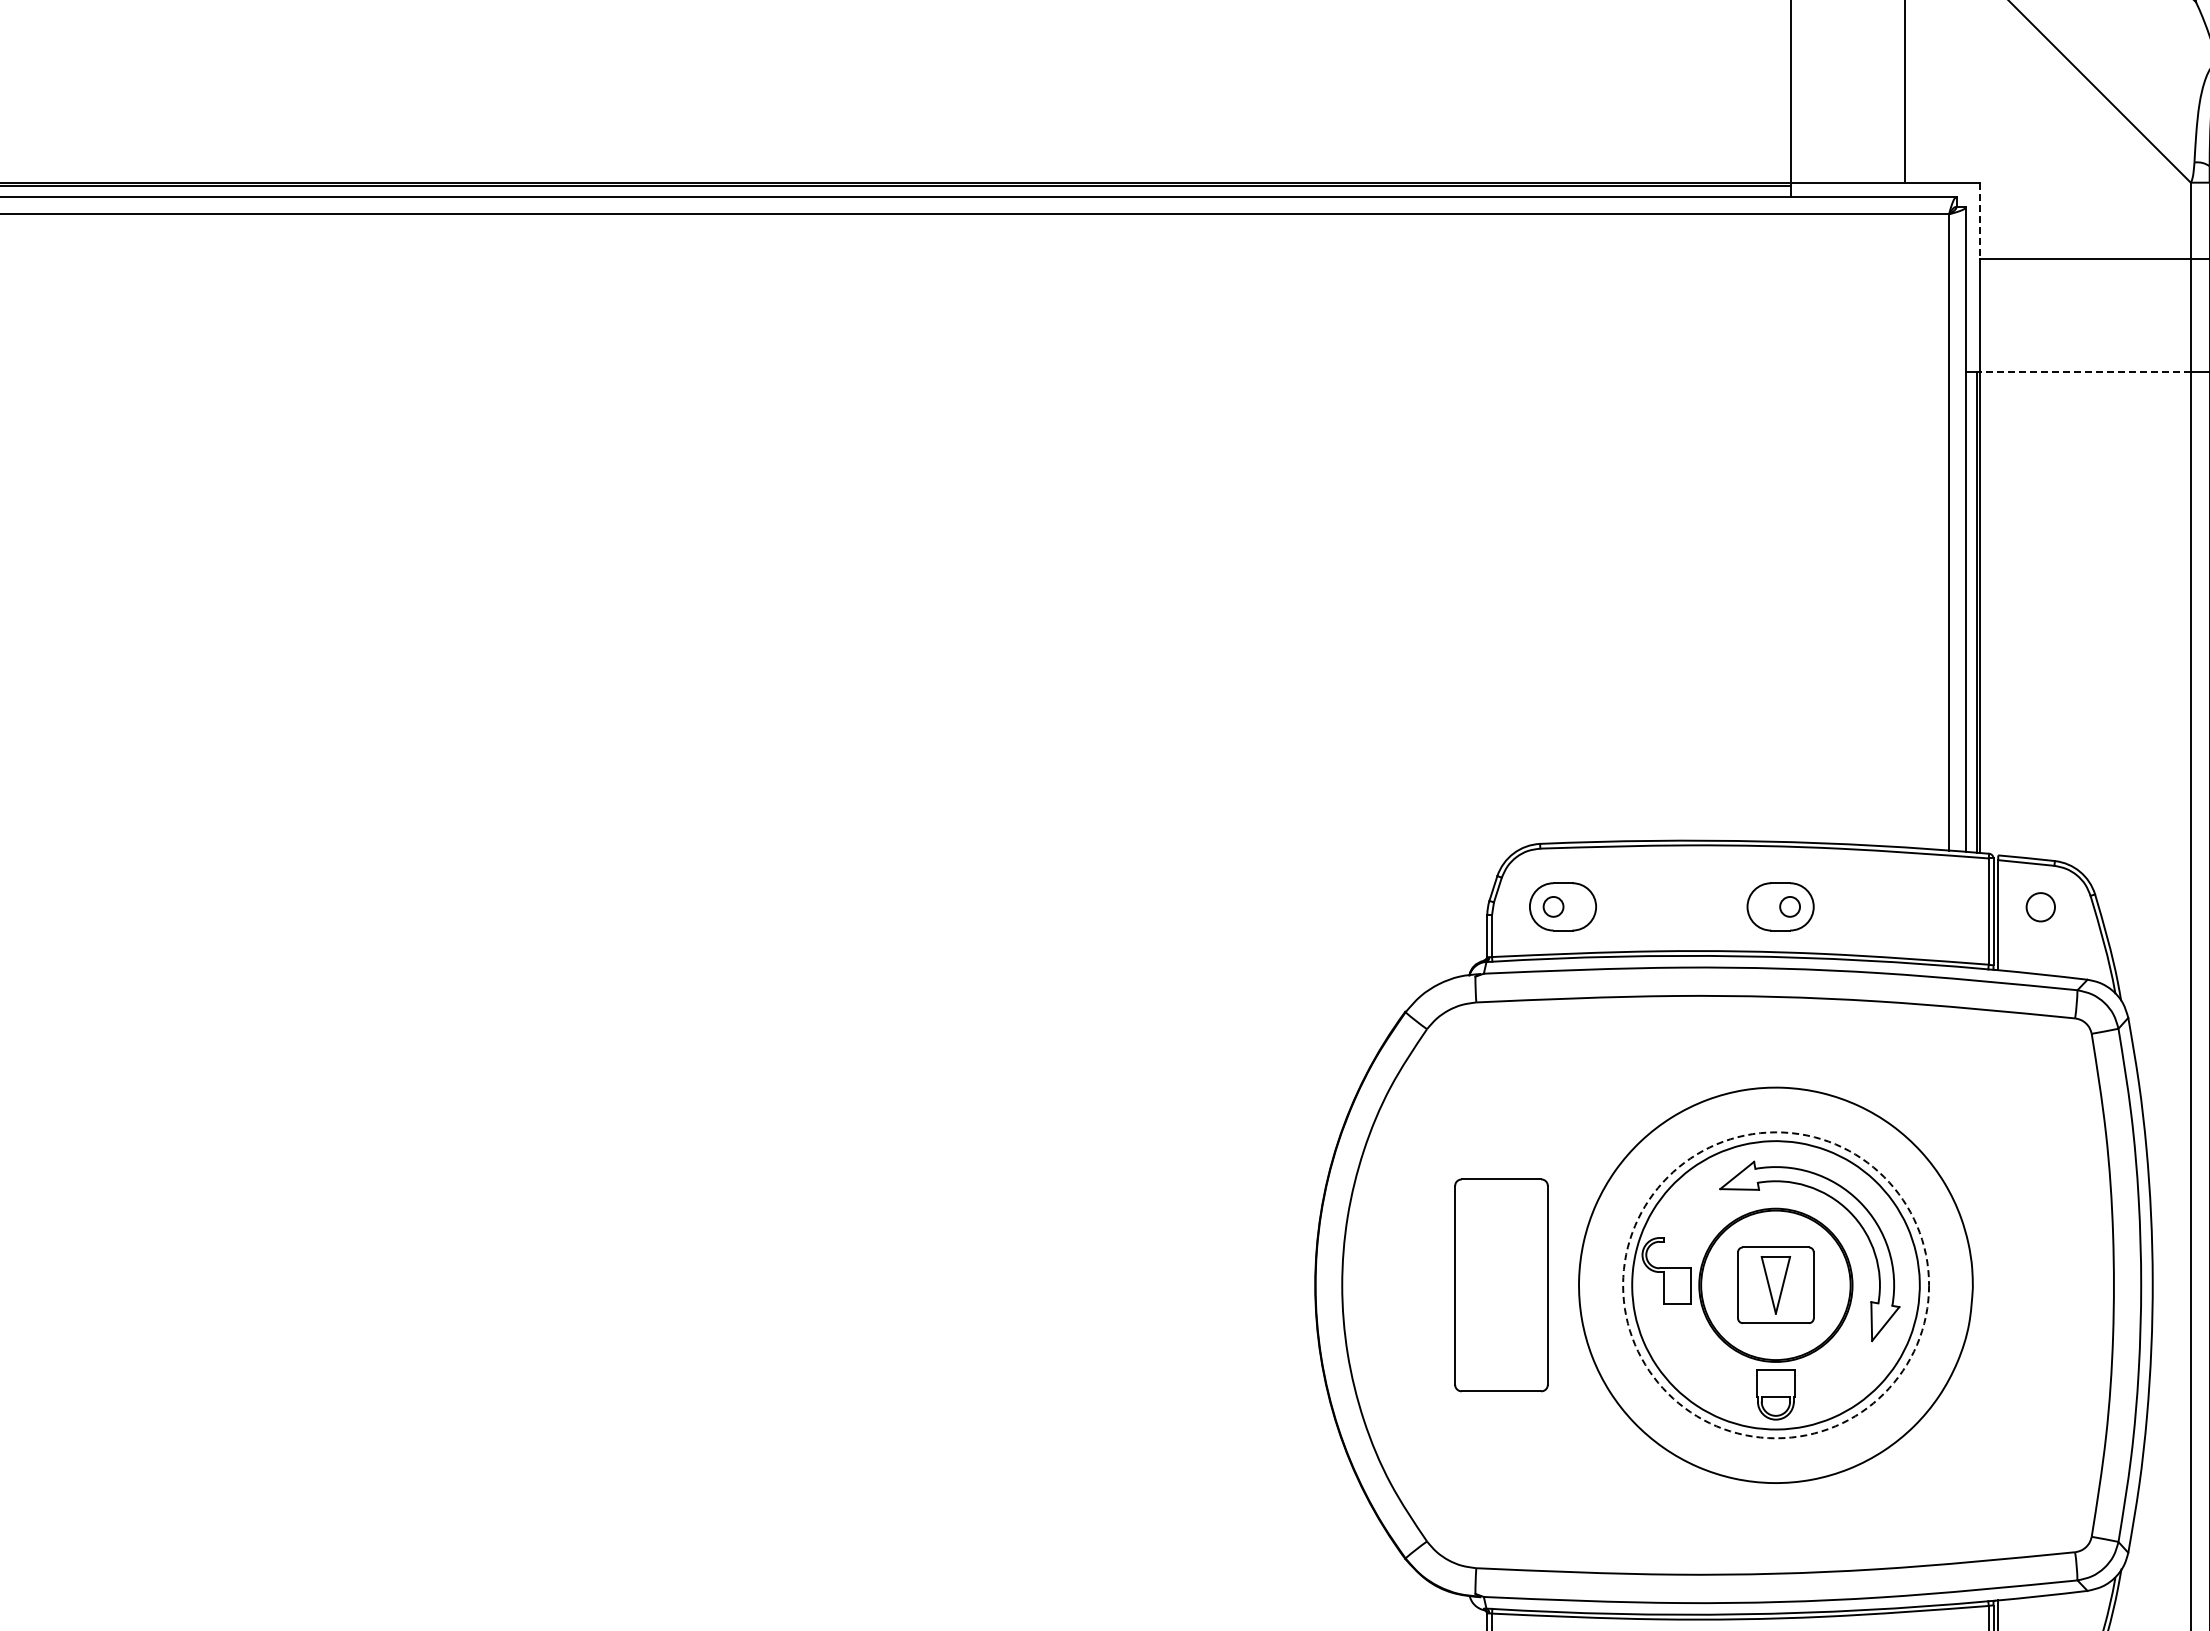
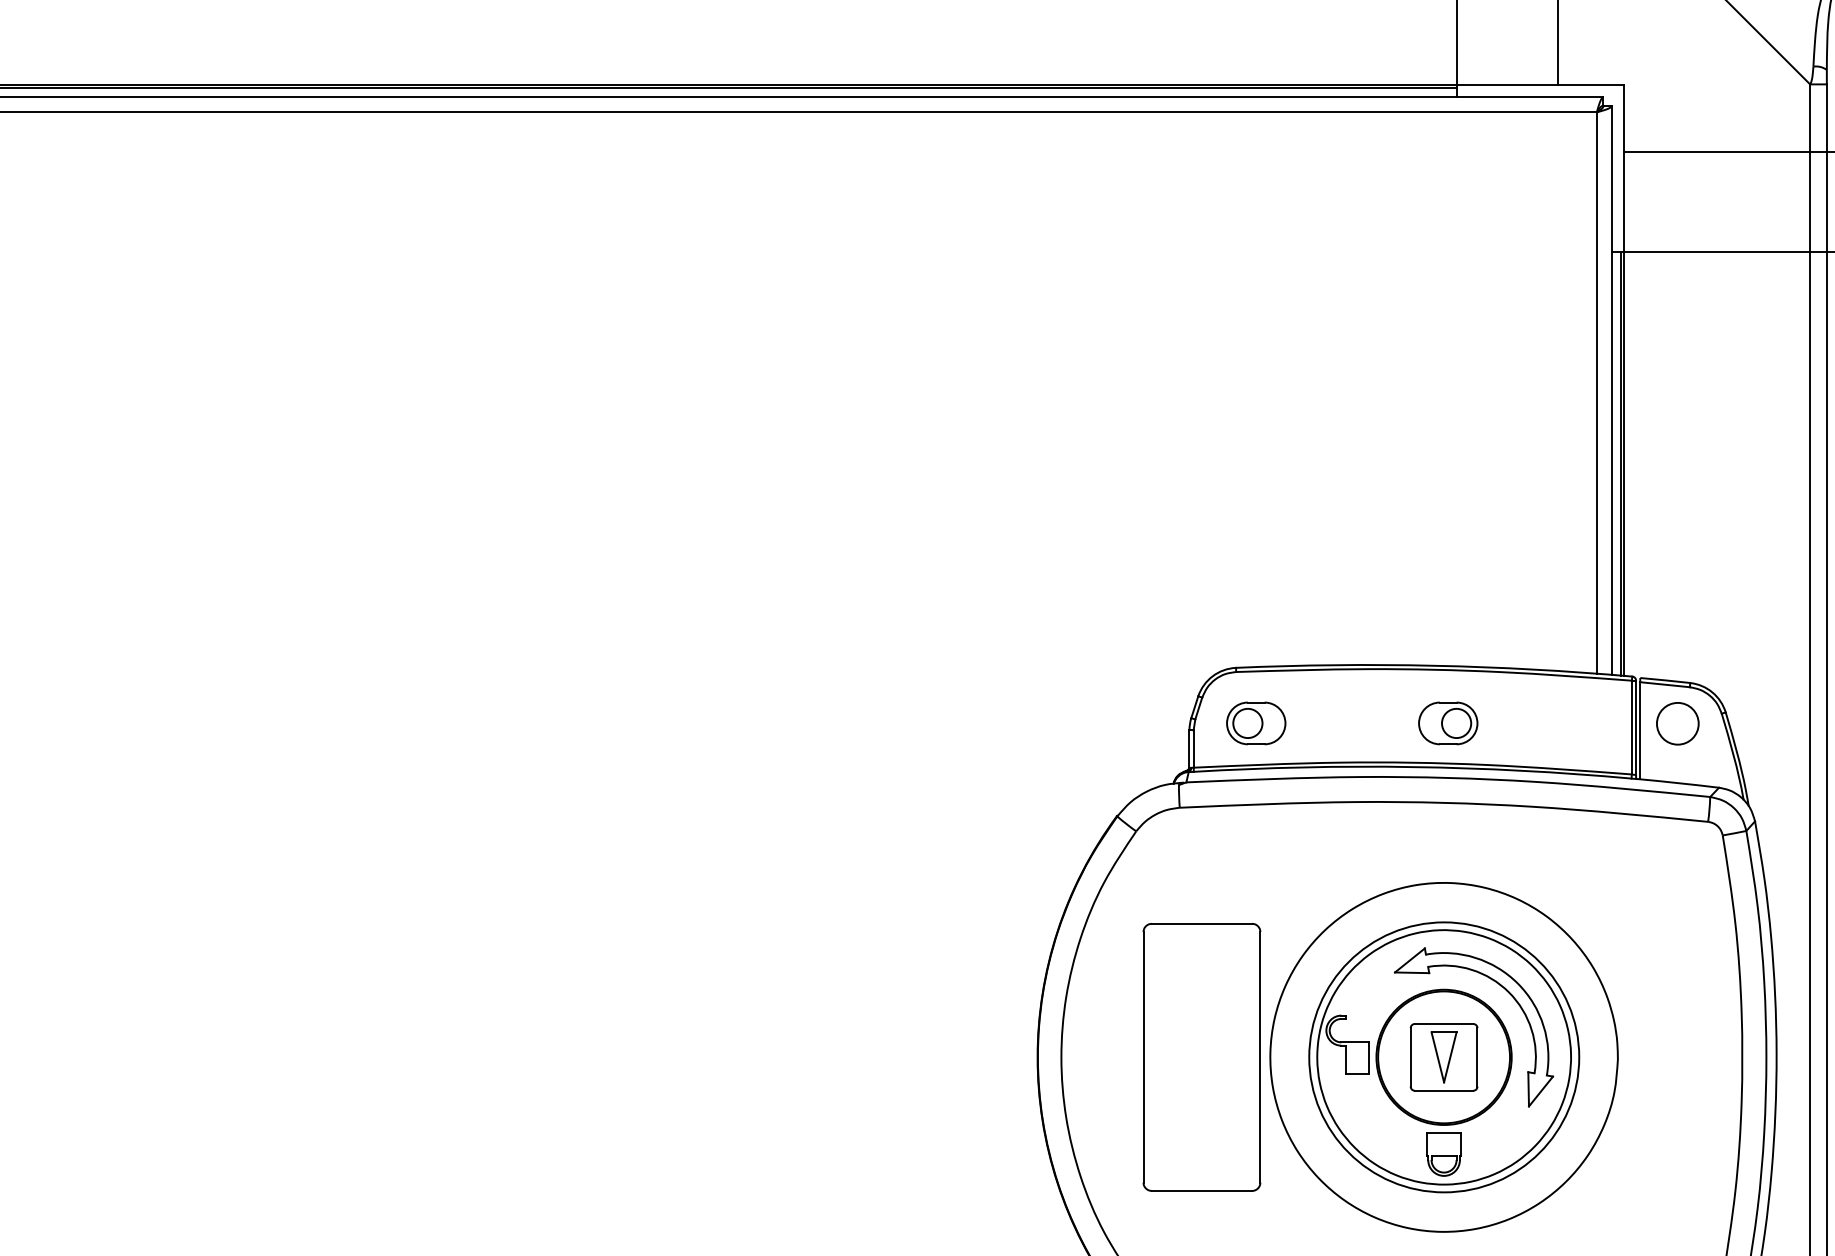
line: (1980, 220) -> (1624, 117), dashed -> solid
line: (2085, 372) -> (1717, 251), dashed -> solid
circle: (1553, 906) -> (1247, 723), size x1.67
circle: (1789, 906) -> (1456, 723), size x1.67
circle: (2040, 906) -> (1677, 723), size x1.67
part: (1501, 1285) -> (1201, 1057), size x1.43
circle: (1776, 1285) -> (1444, 1057), dashed -> solid

